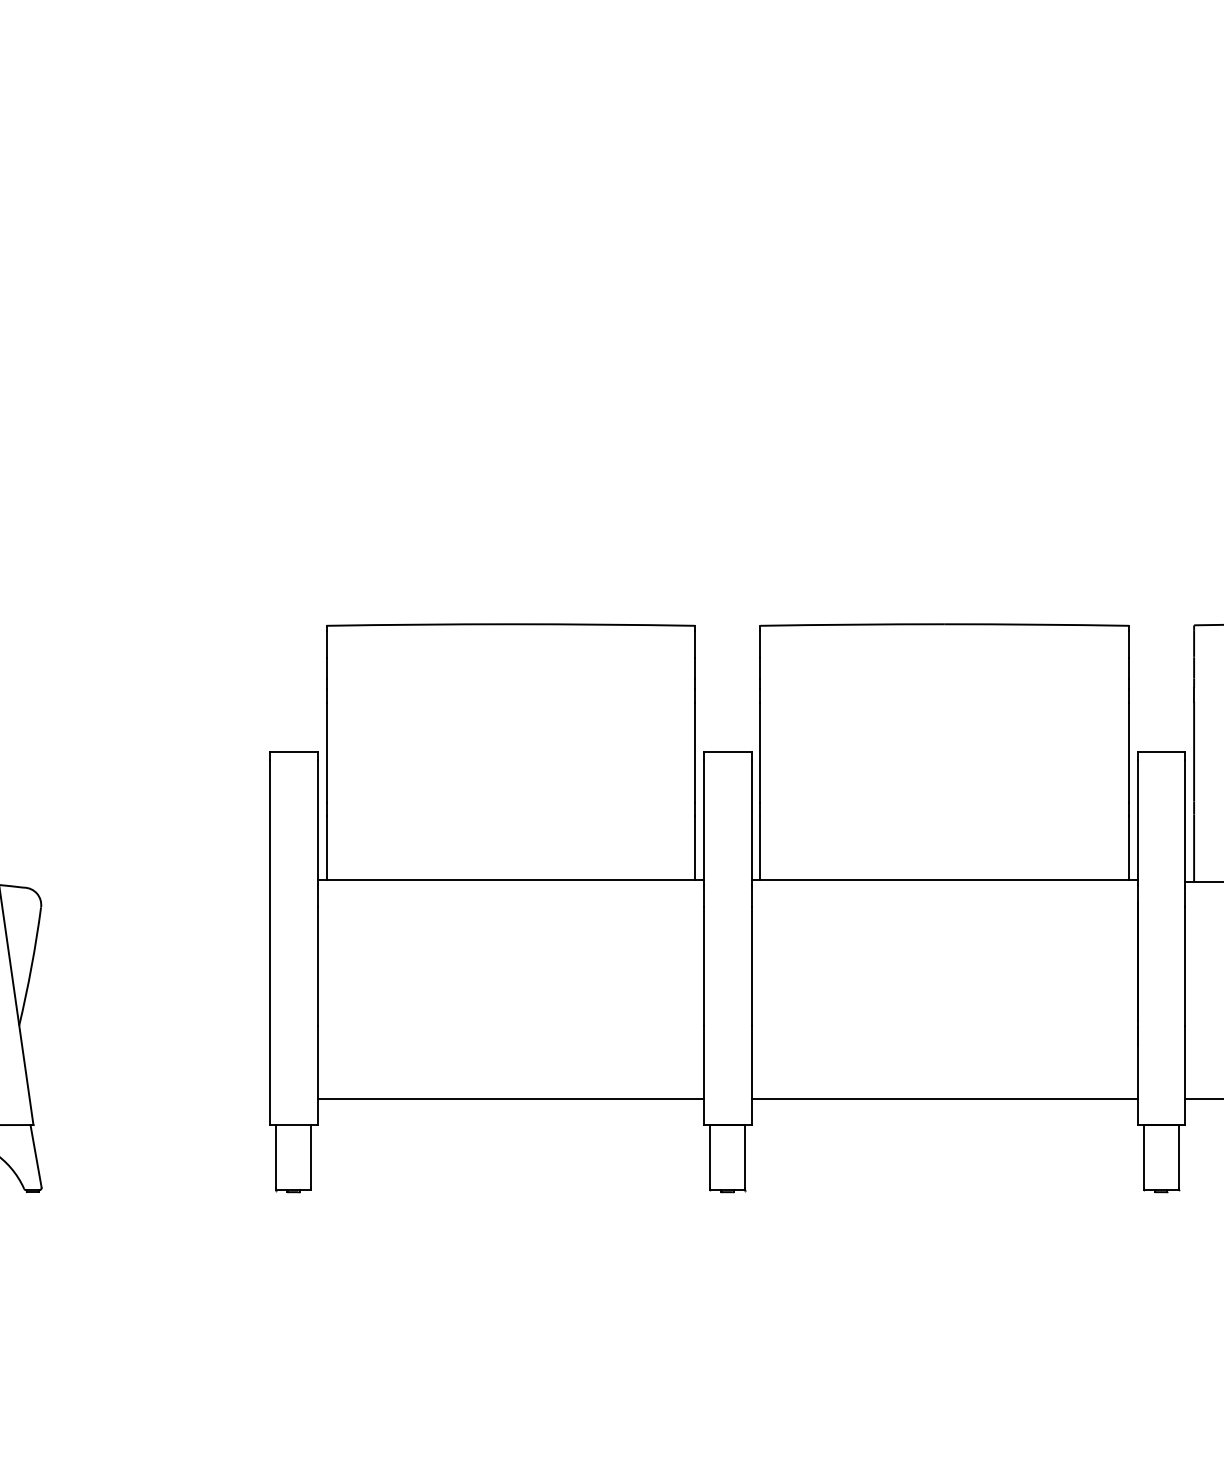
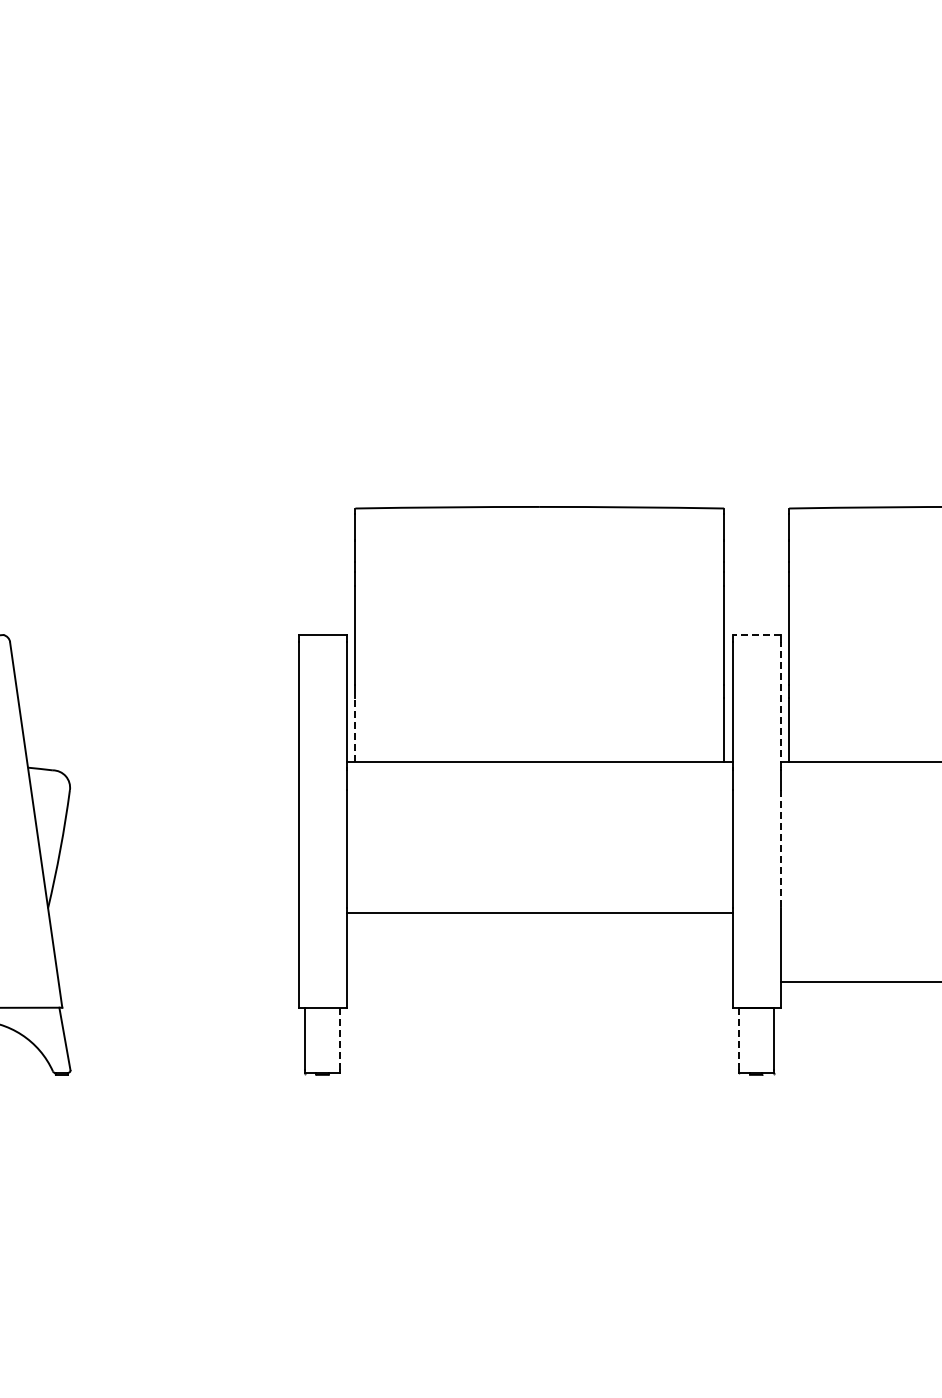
line: (727, 752) -> (756, 635), solid -> dashed
line: (751, 822) -> (780, 705), solid -> dashed
line: (326, 847) -> (355, 730), solid -> dashed
line: (751, 967) -> (780, 850), solid -> dashed
line: (510, 1099) -> (539, 913), moved
line: (710, 1155) -> (739, 1038), solid -> dashed
line: (310, 1156) -> (339, 1039), solid -> dashed

